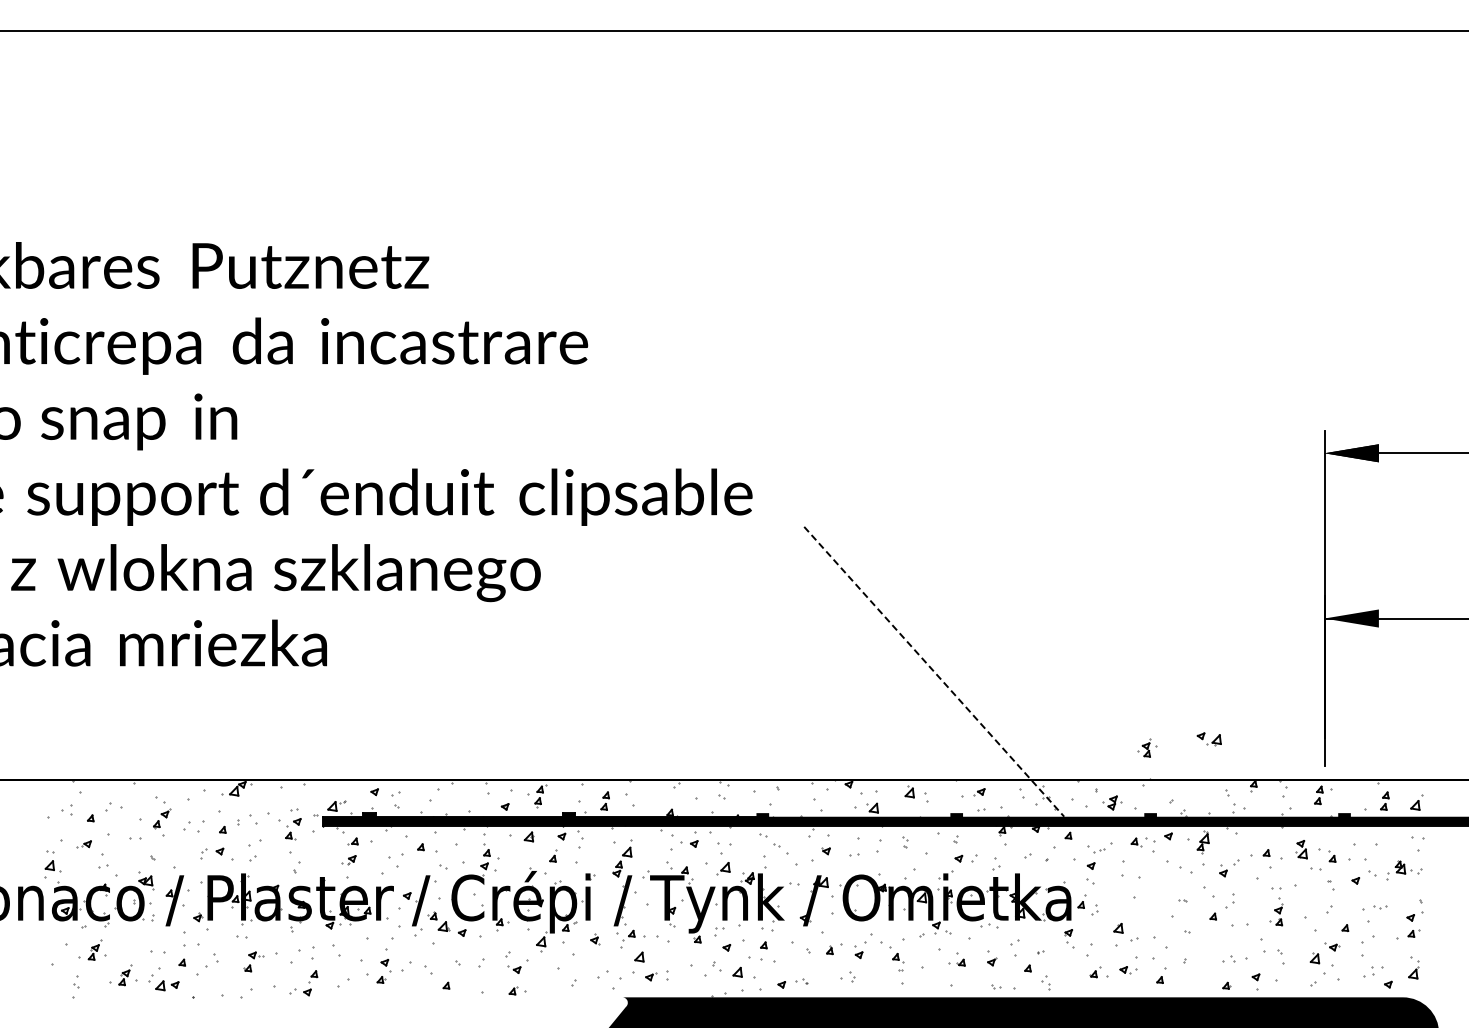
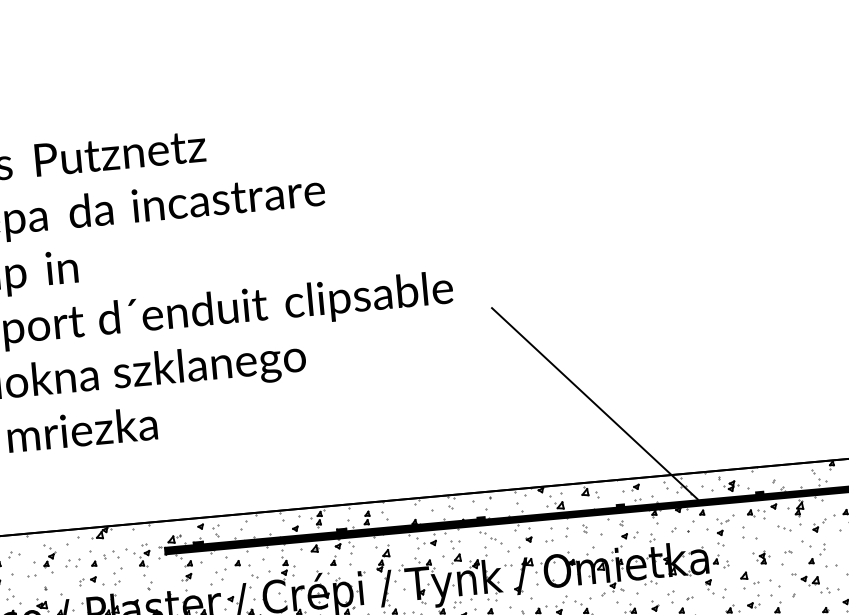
line: (934, 671) -> (595, 403), dashed -> solid
part: (1208, 739) -> (809, 580), moved
part: (1147, 747) -> (763, 556), moved
part: (1179, 866) -> (783, 527), size x0.62

